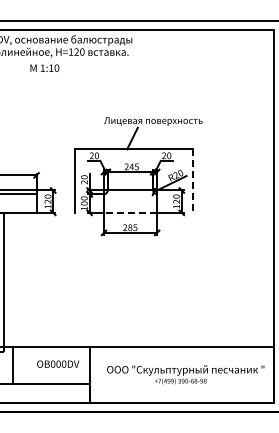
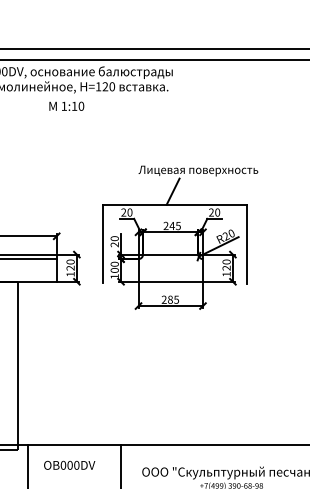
line: (193, 181) -> (247, 243), dashed -> solid
line: (130, 212) -> (170, 281), dashed -> solid
text: (58, 363) -> (69, 464), moved

